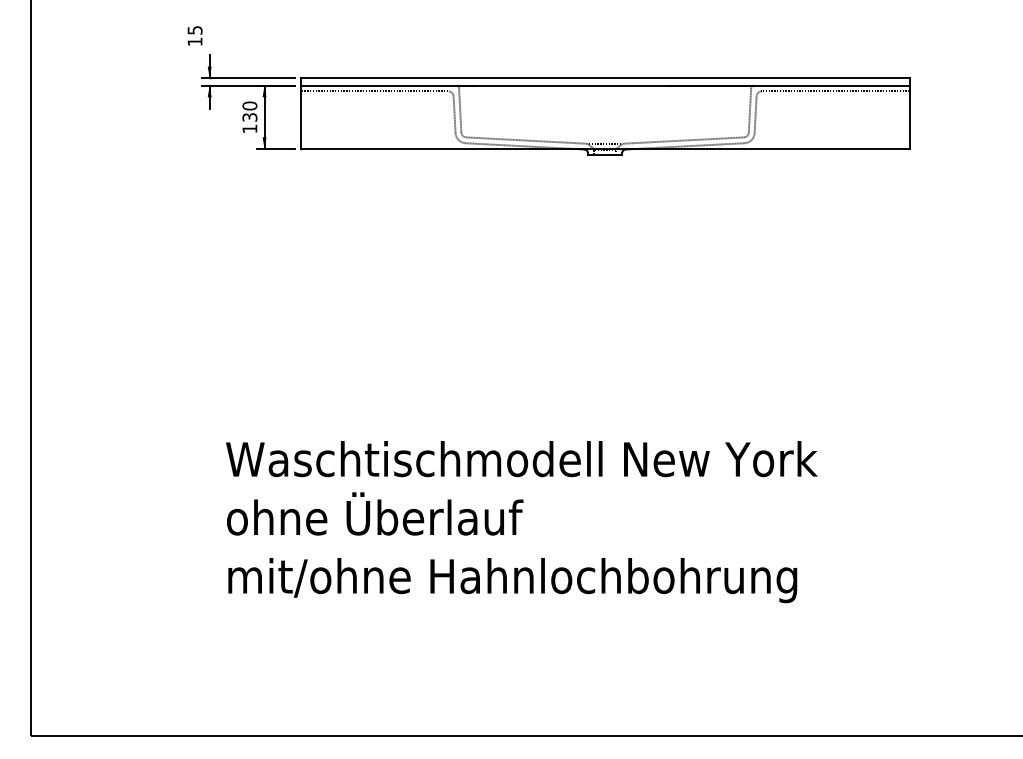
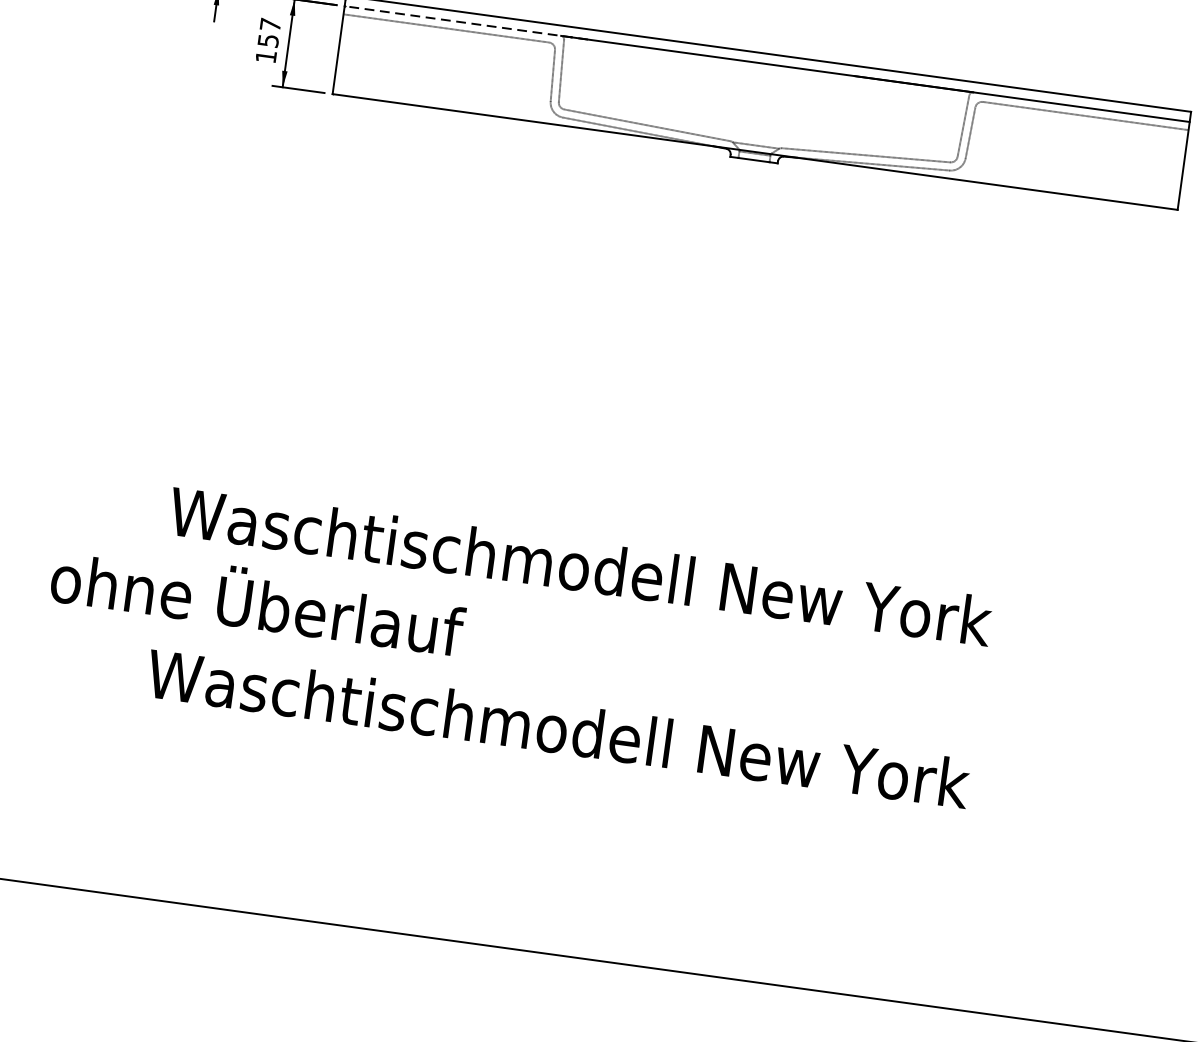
line: (388, 85) -> (466, 22), solid -> dashed
text: (249, 111) -> (268, 32), 130 -> 157
text: (375, 513) -> (259, 599), moved
text: (521, 580) -> (557, 734), mit/ohne Hahnlochbohrung -> Waschtischmodell New York

